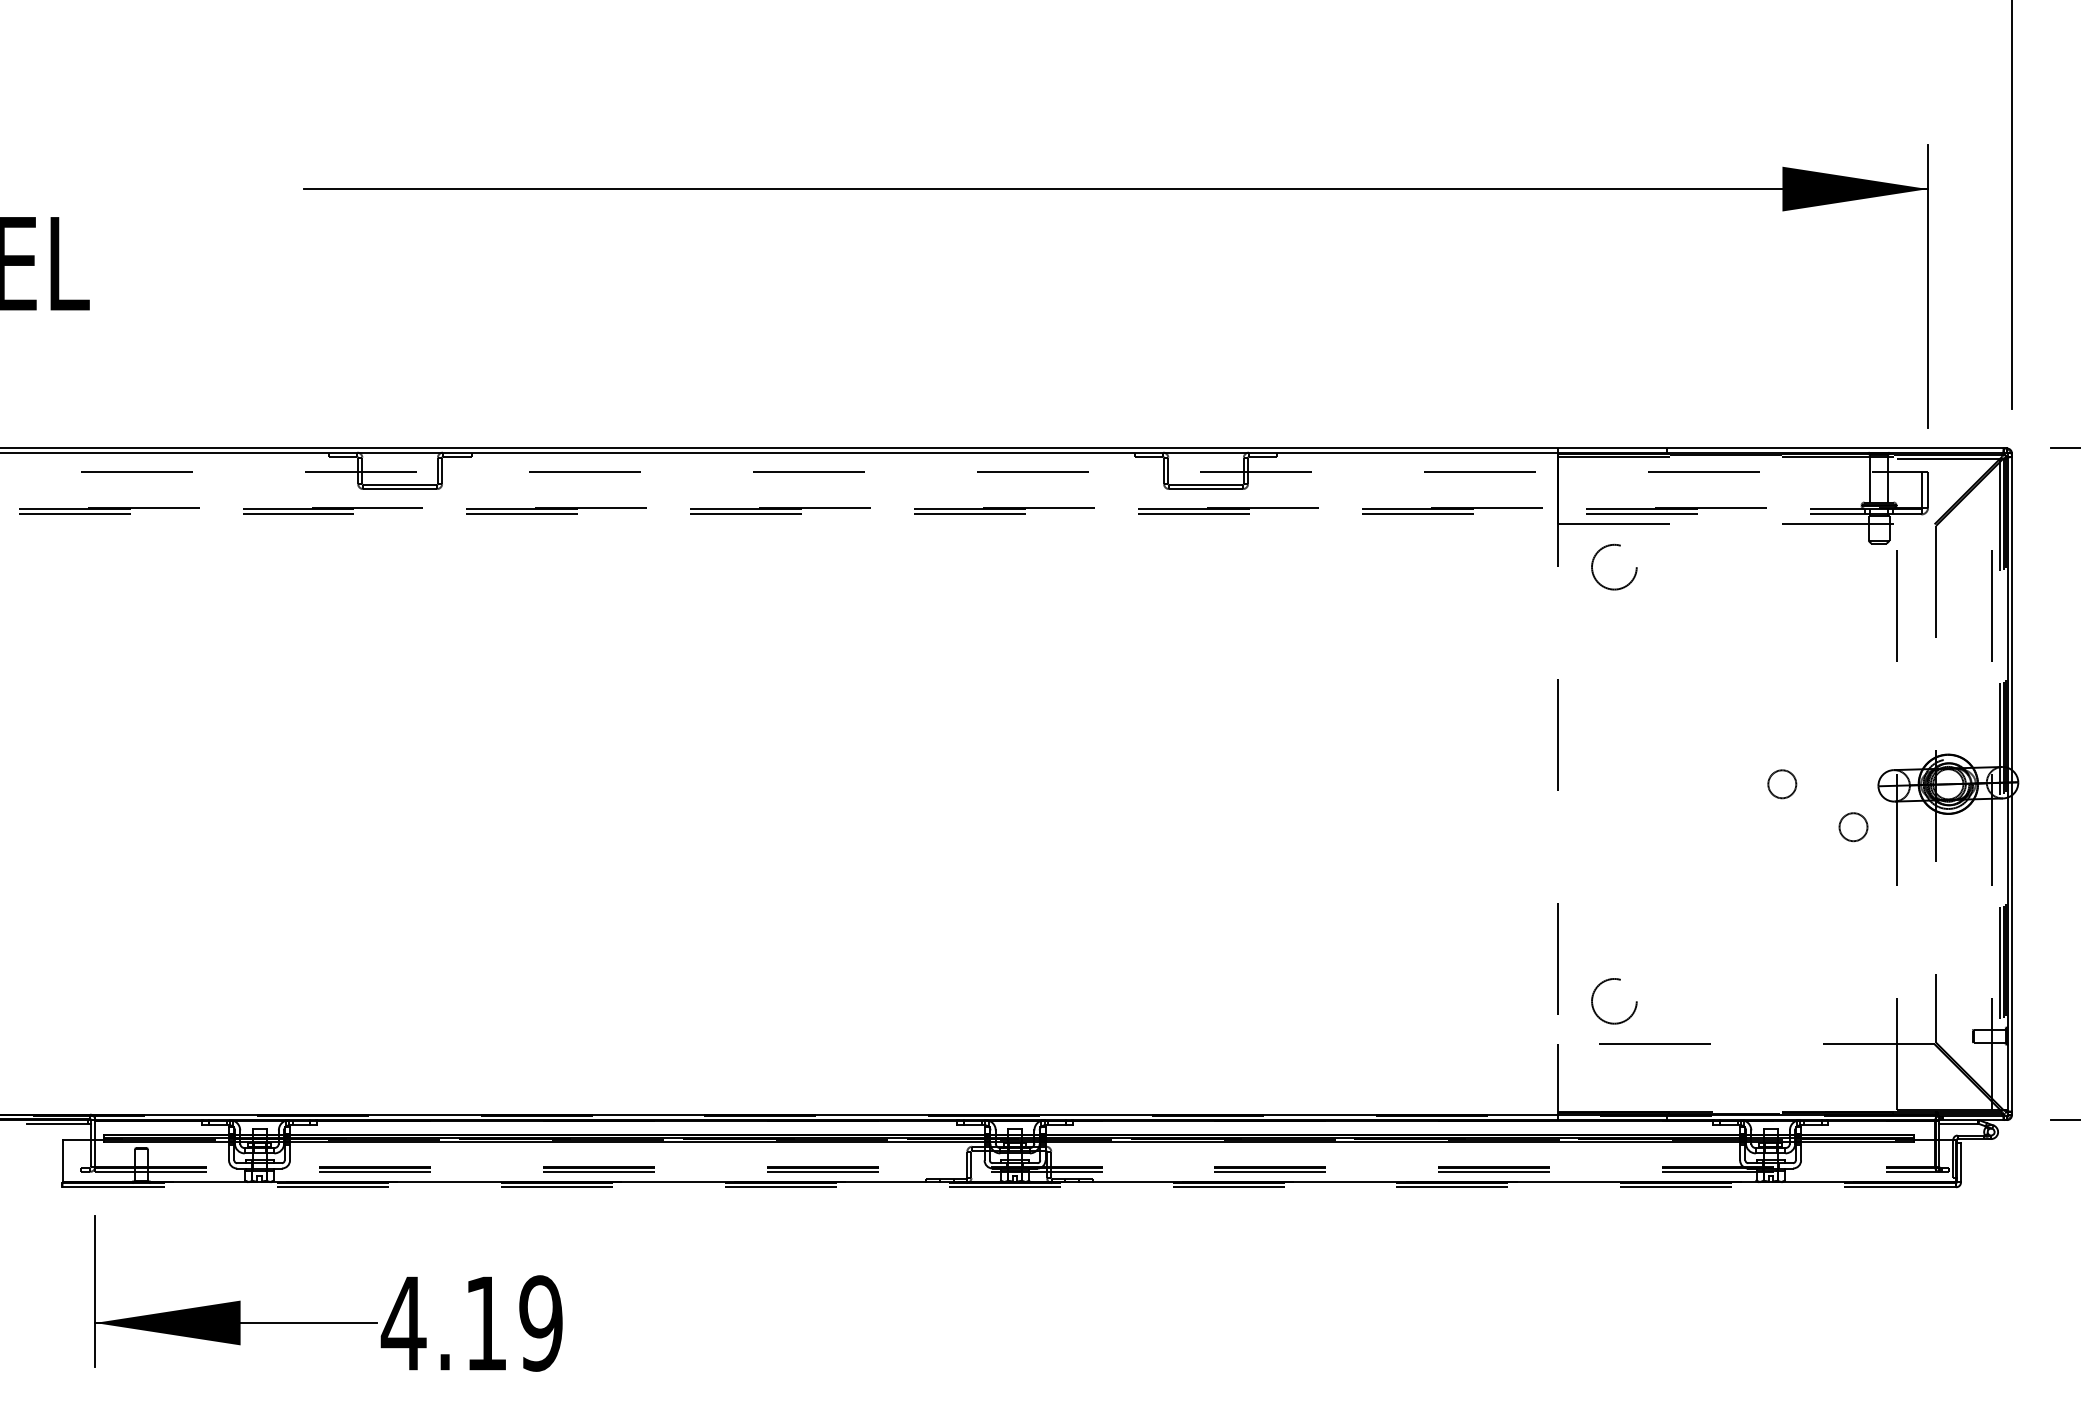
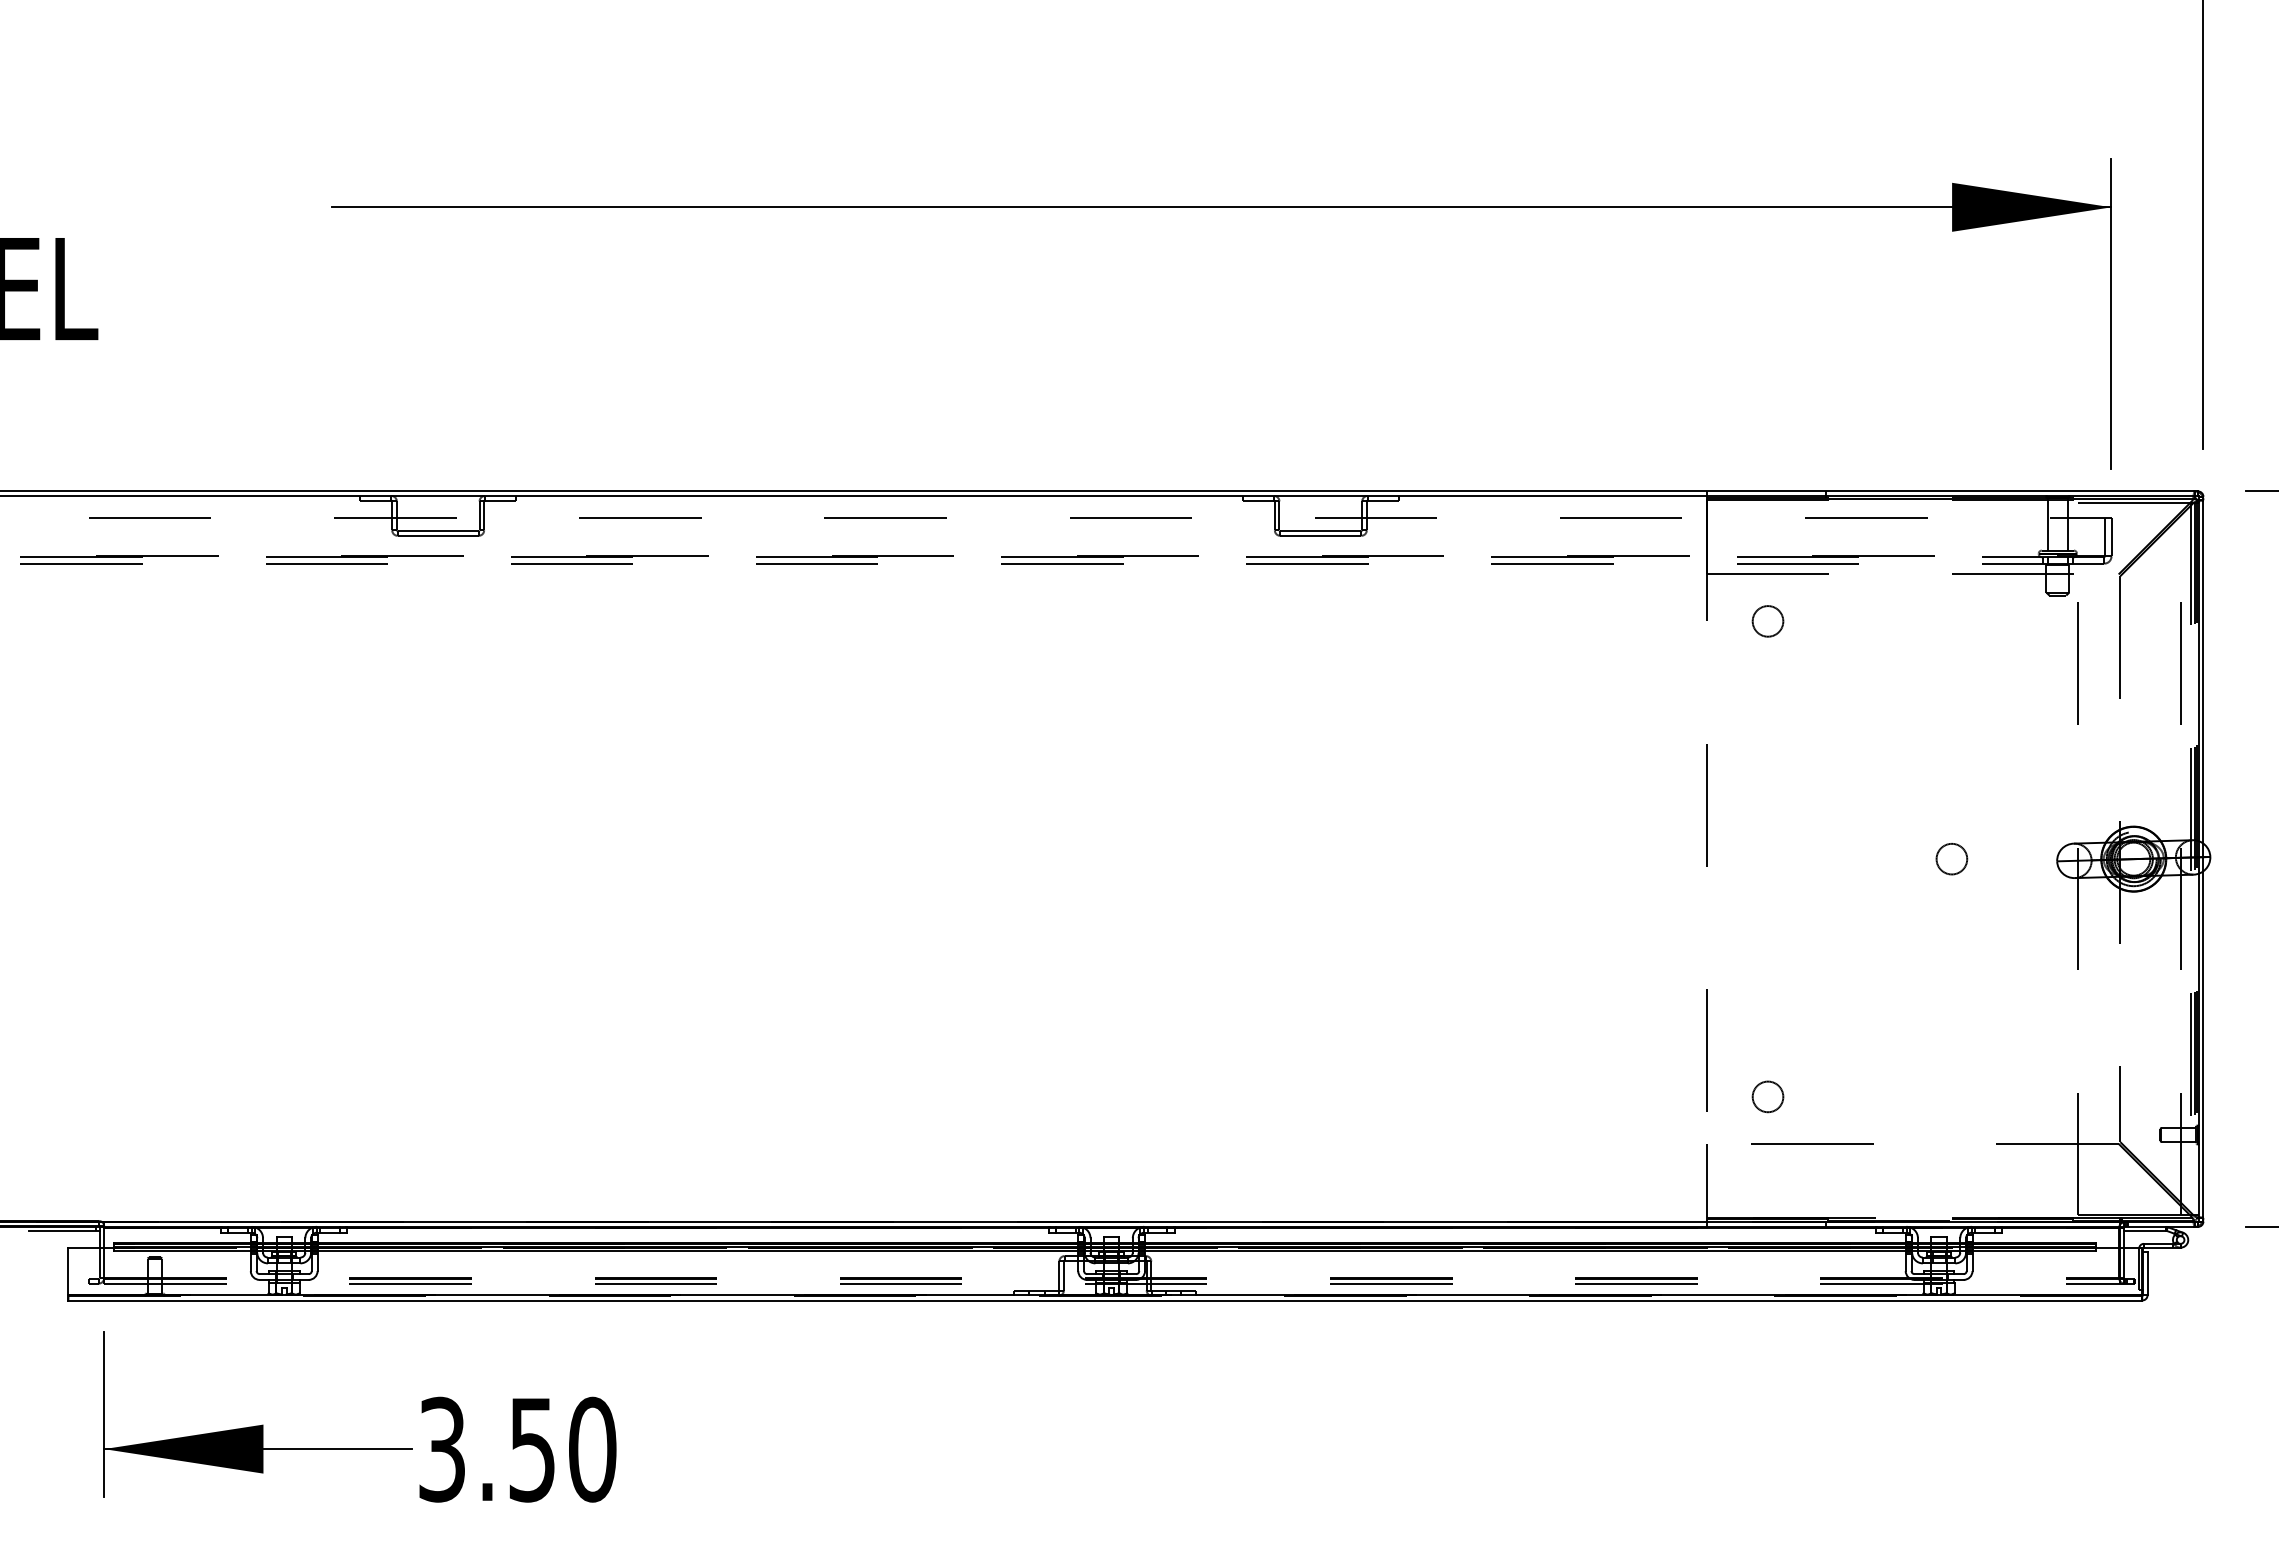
circle: (1613, 567) -> (1767, 621), size x0.62
circle: (1853, 827) -> (2029, 906), removed
circle: (1613, 1001) -> (1767, 1096), size x0.62
line: (1009, 1187) -> (1105, 1300), dashed -> solid
text: (471, 1323) -> (516, 1449), 4.19 -> 3.50

